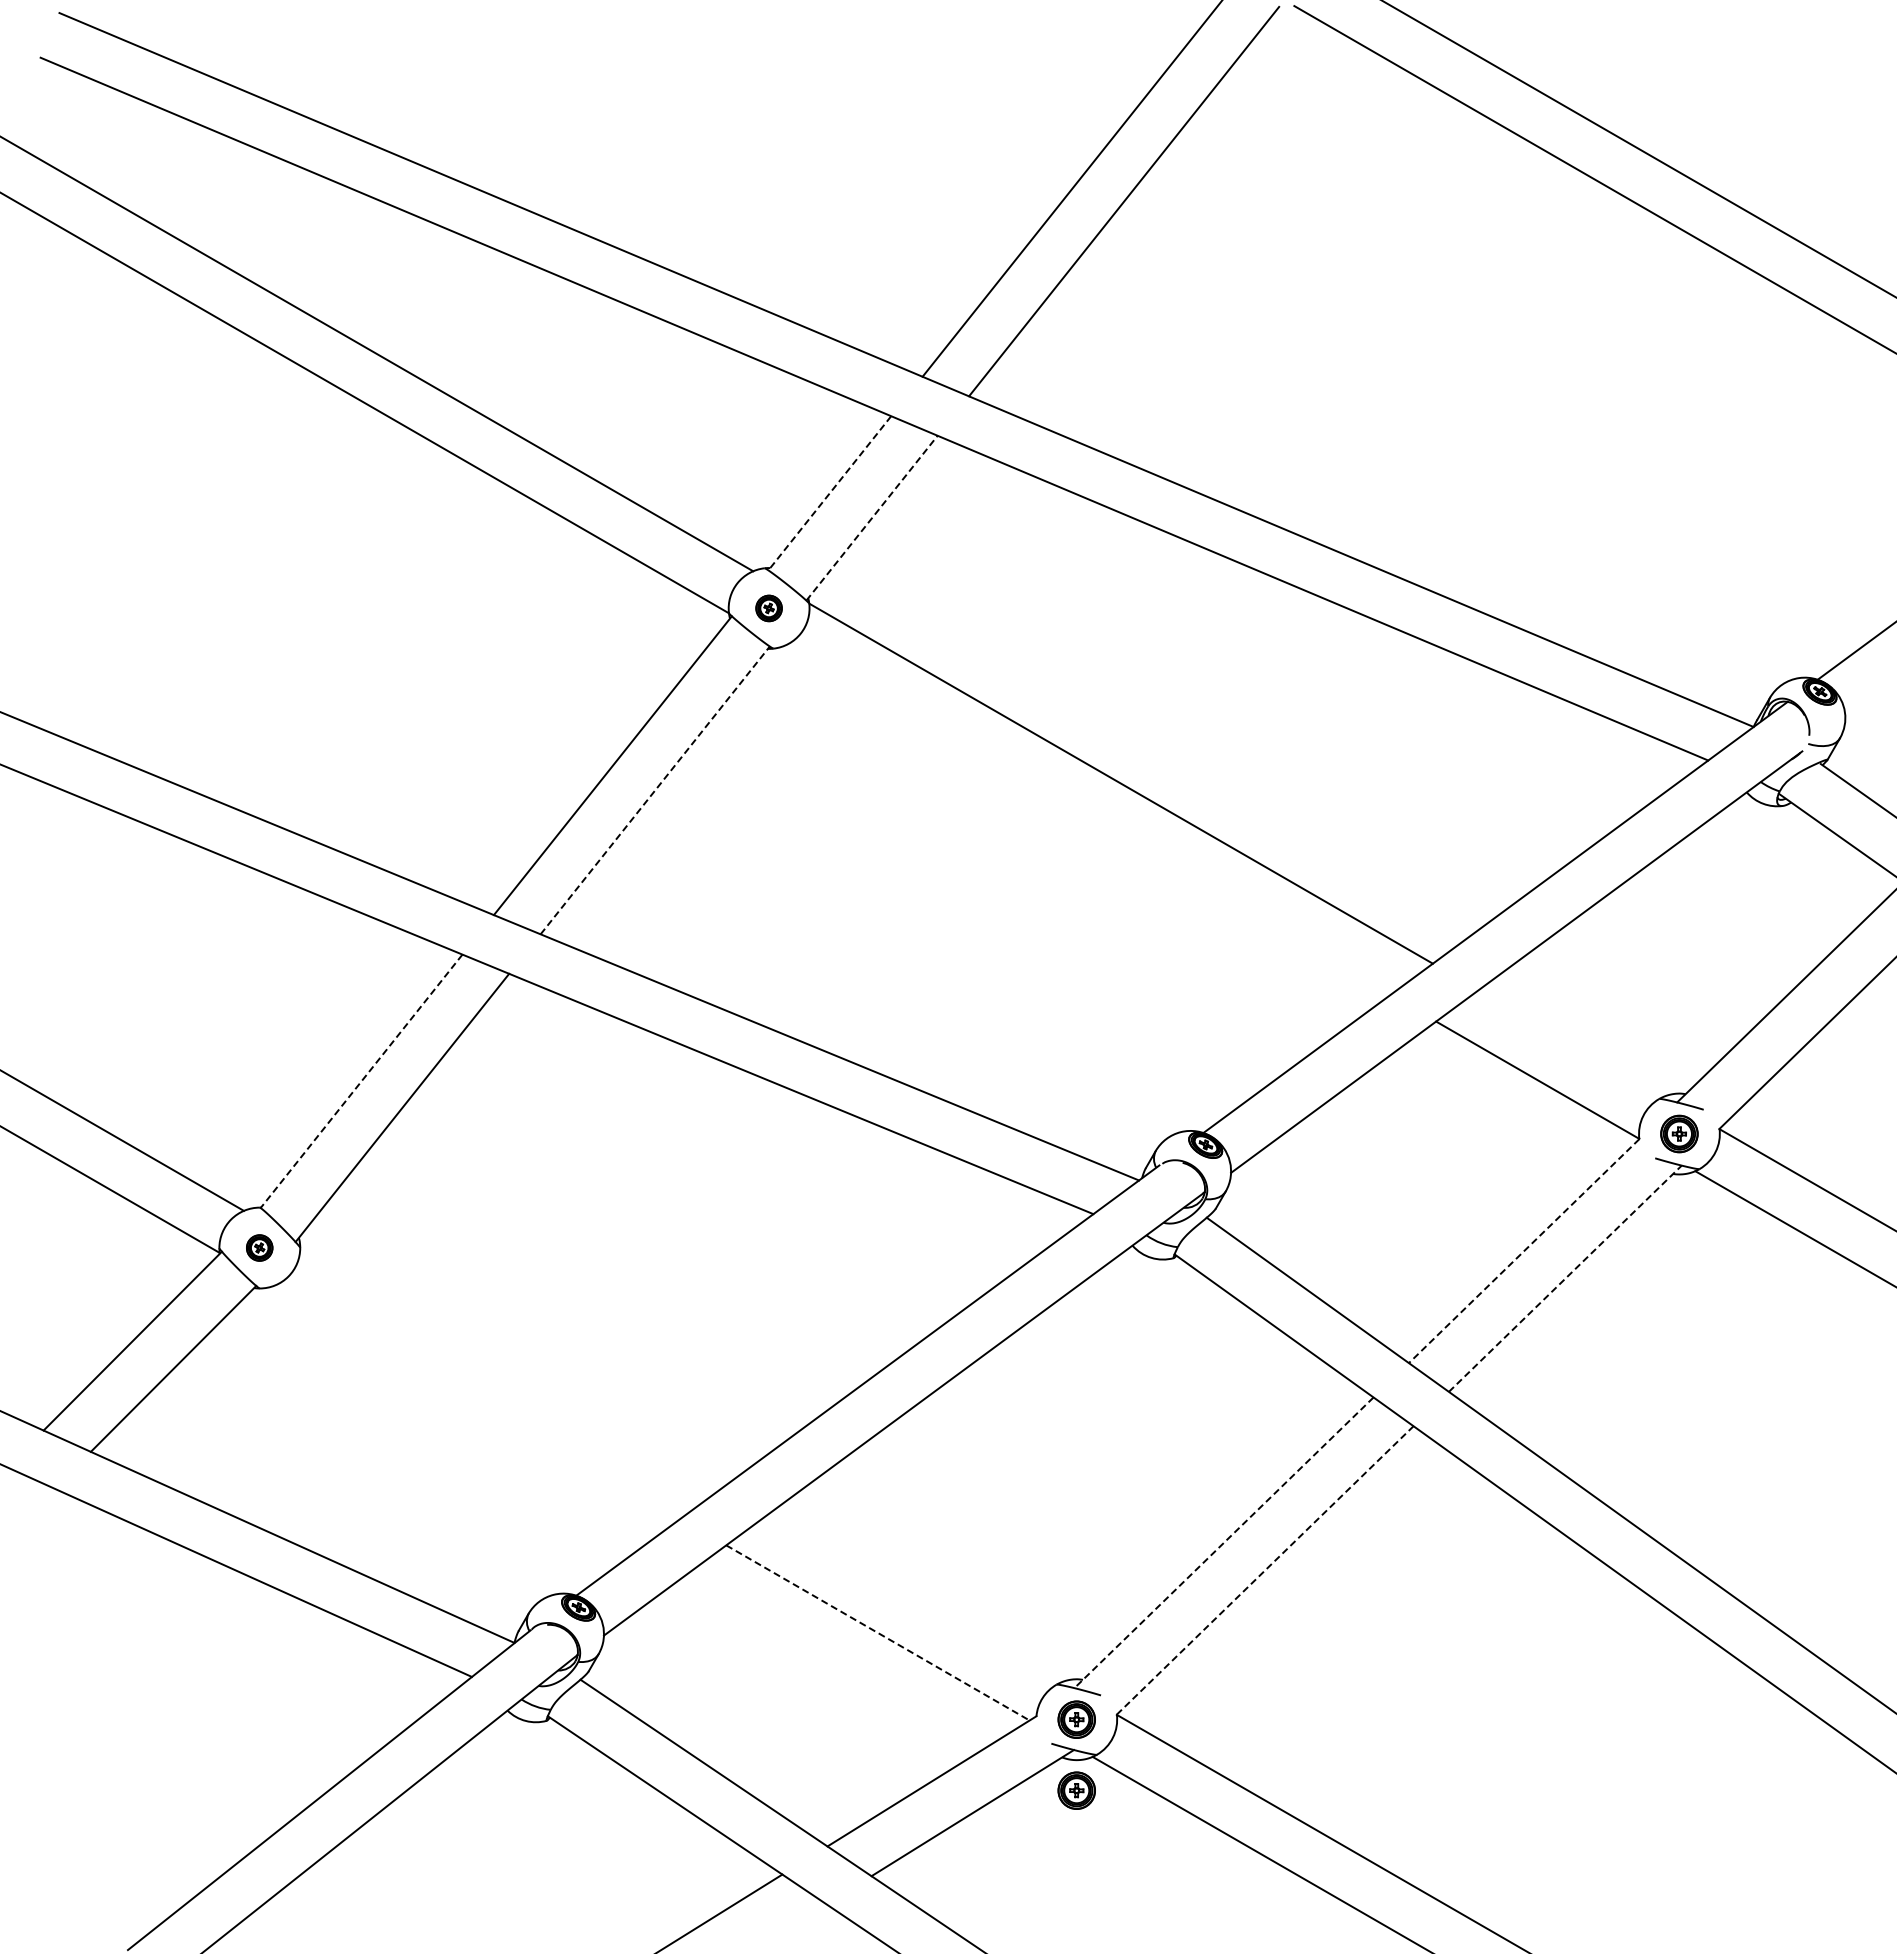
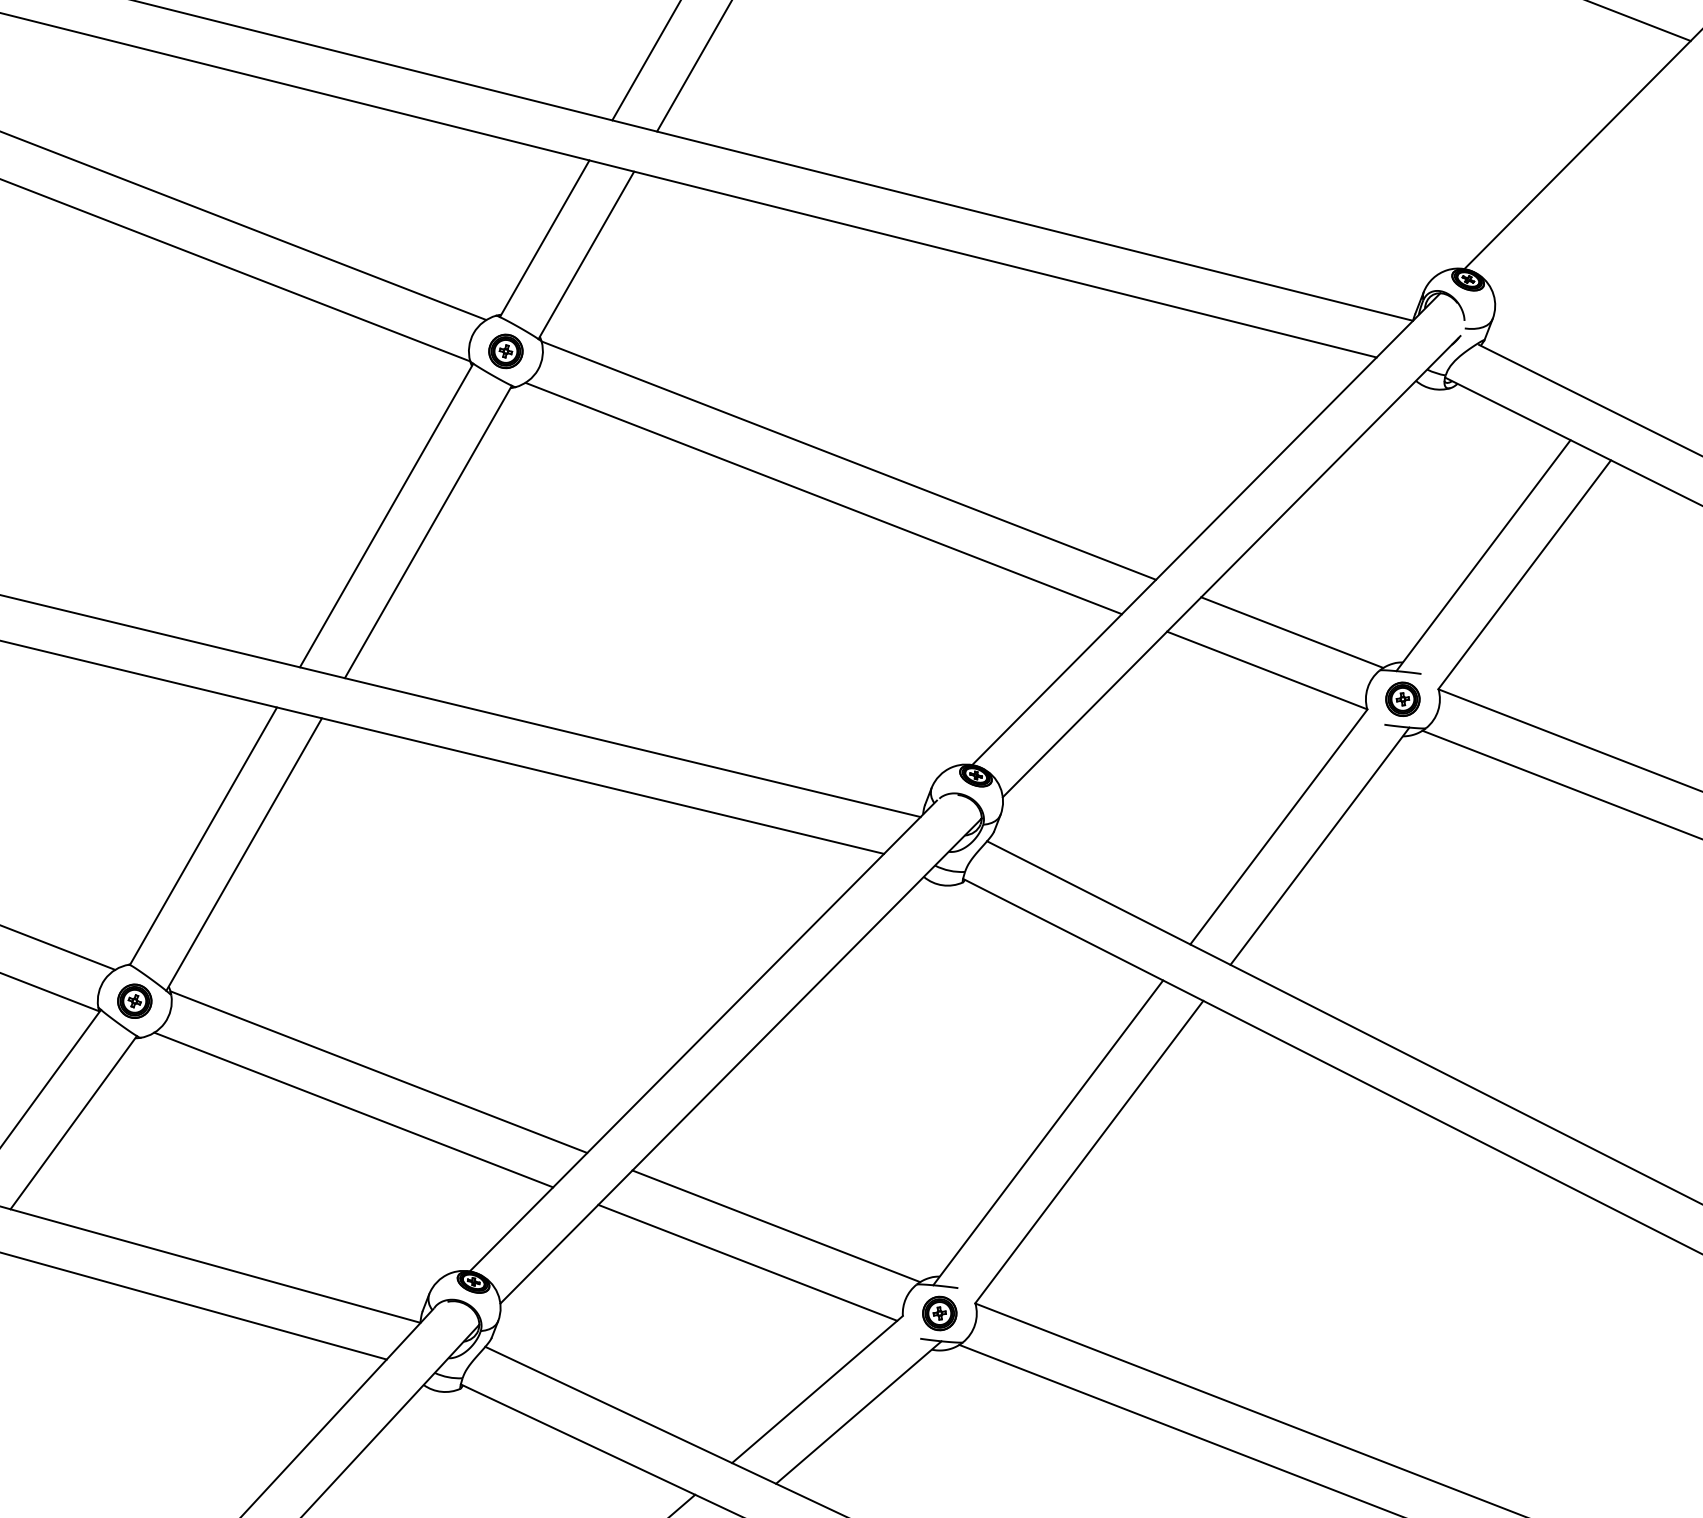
line: (829, 493) -> (544, 239), dashed -> solid
line: (872, 517) -> (586, 254), dashed -> solid
part: (768, 608) -> (505, 351), size x1.43
line: (655, 790) -> (428, 532), dashed -> solid
line: (1087, 820) -> (823, 498), added
line: (1570, 1043) -> (1291, 632), added
line: (361, 1081) -> (203, 836), dashed -> solid
part: (259, 1247) -> (134, 1000), size x1.43
line: (1524, 1251) -> (1279, 827), dashed -> solid
line: (1565, 1278) -> (1320, 845), dashed -> solid
line: (511, 1365) -> (378, 1072), added
line: (477, 1401) -> (353, 1109), added
line: (1224, 1542) -> (1048, 1132), dashed -> solid
line: (1265, 1570) -> (1089, 1152), dashed -> solid
line: (914, 1597) -> (775, 1225), added
line: (878, 1633) -> (748, 1263), dashed -> solid
part: (1076, 1790) -> (949, 1377), removed

